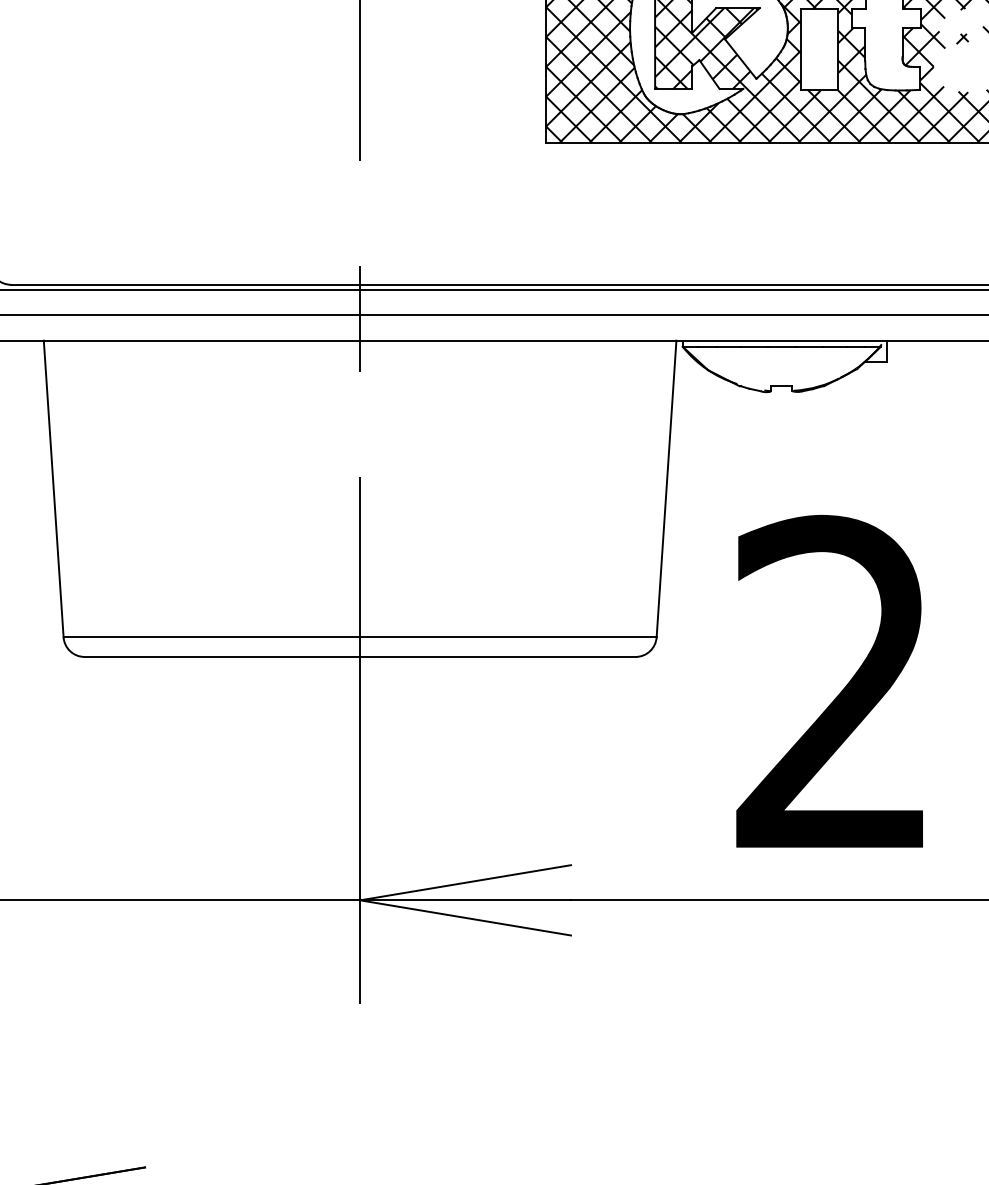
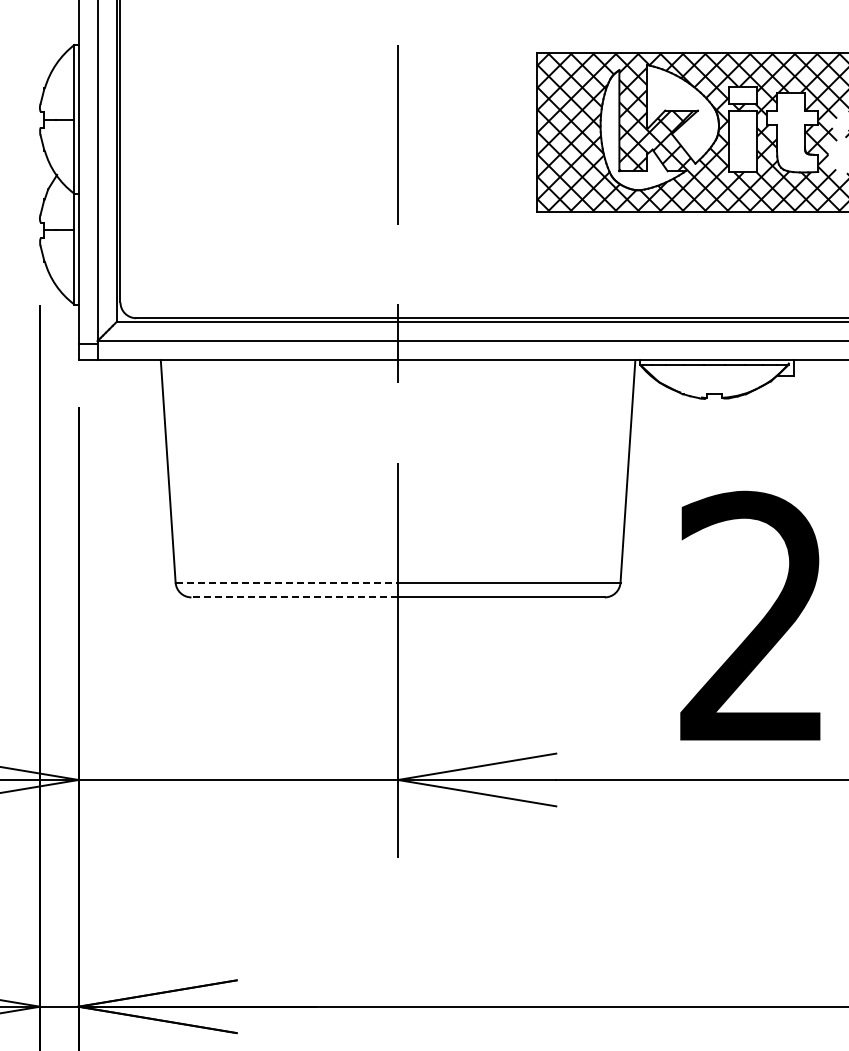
line: (212, 637) -> (287, 582), solid -> dashed
line: (222, 657) -> (294, 597), solid -> dashed

